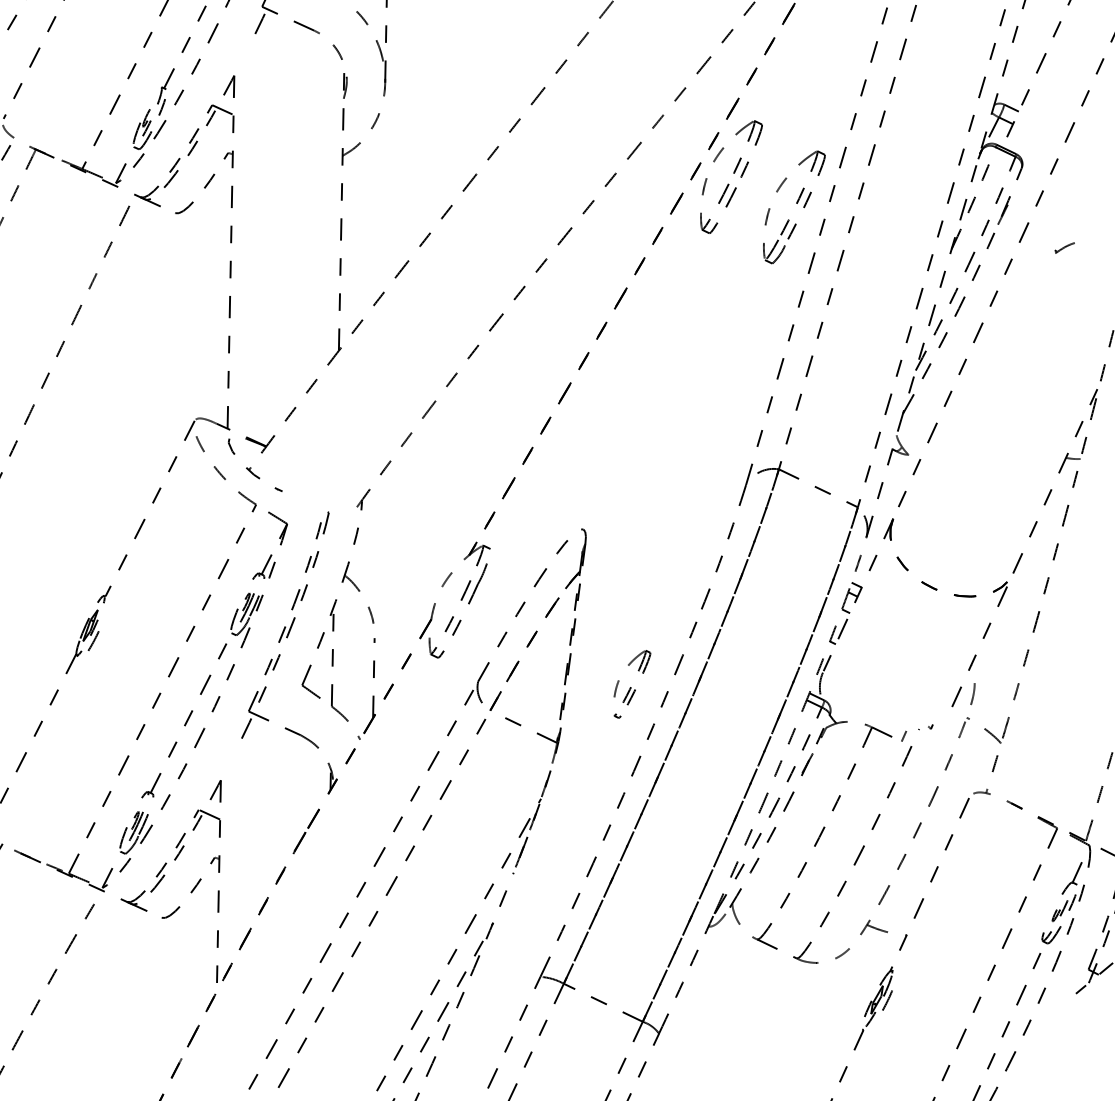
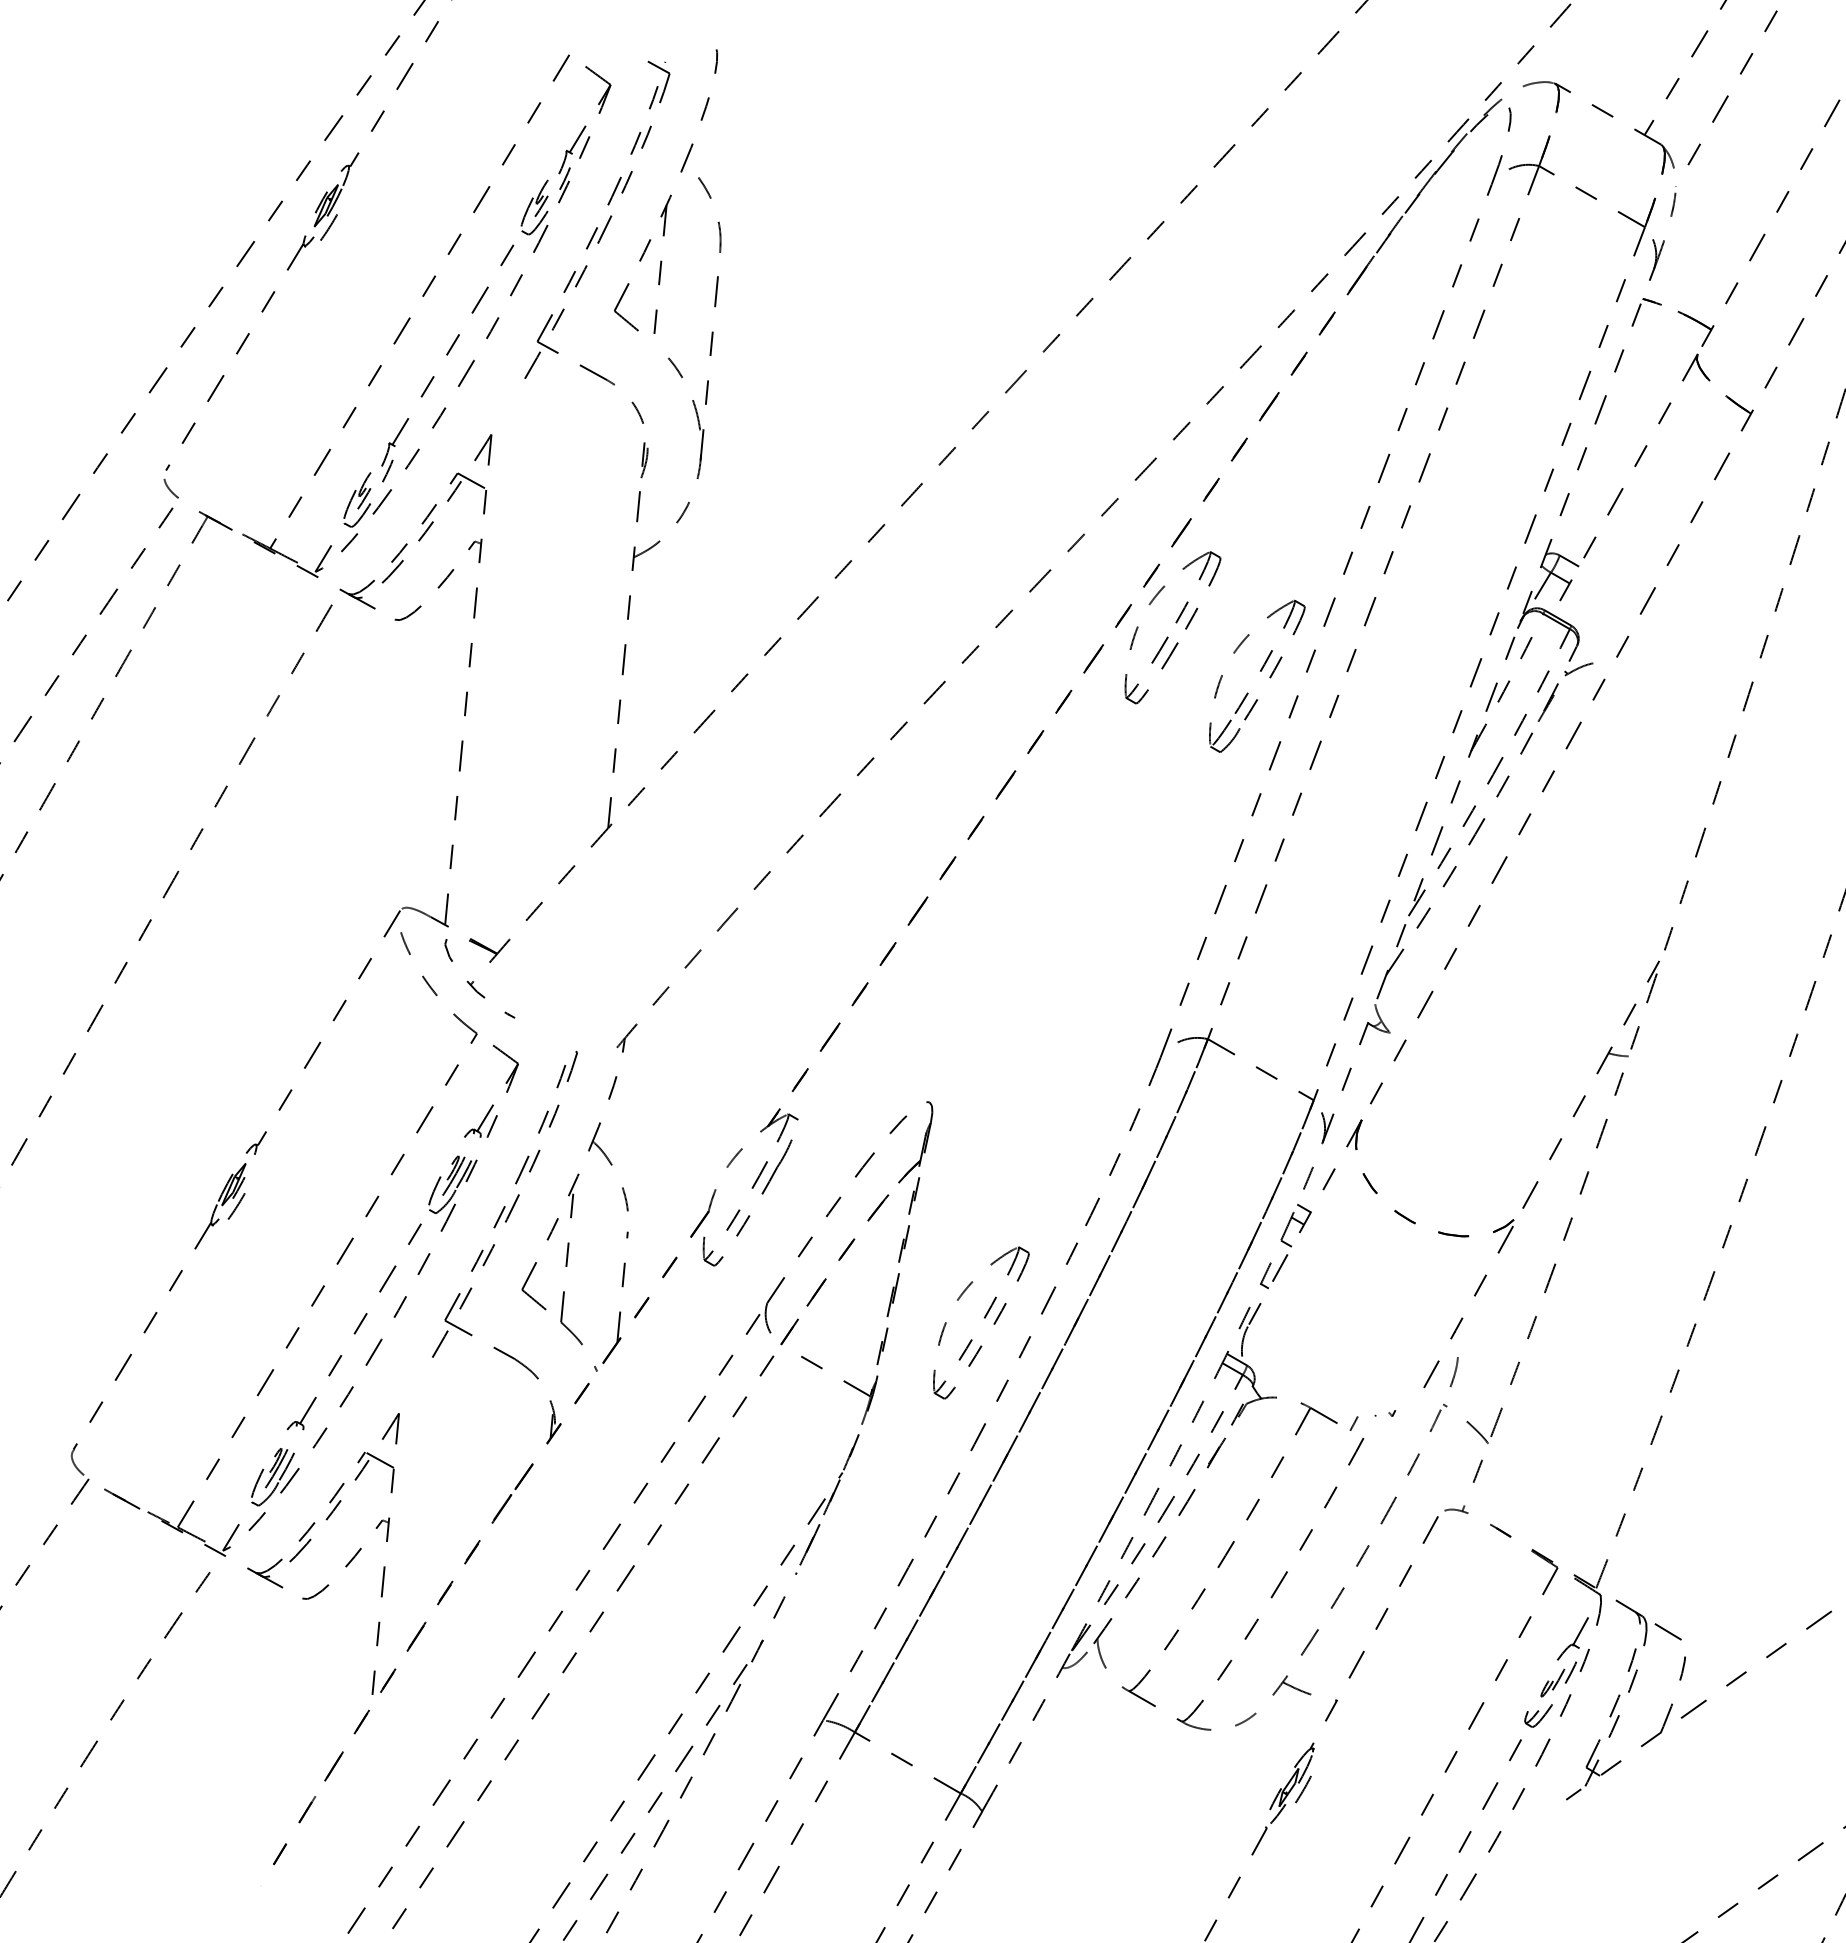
part: (1064, 248) -> (1578, 669), moved
part: (632, 684) -> (981, 1322), size x1.67

